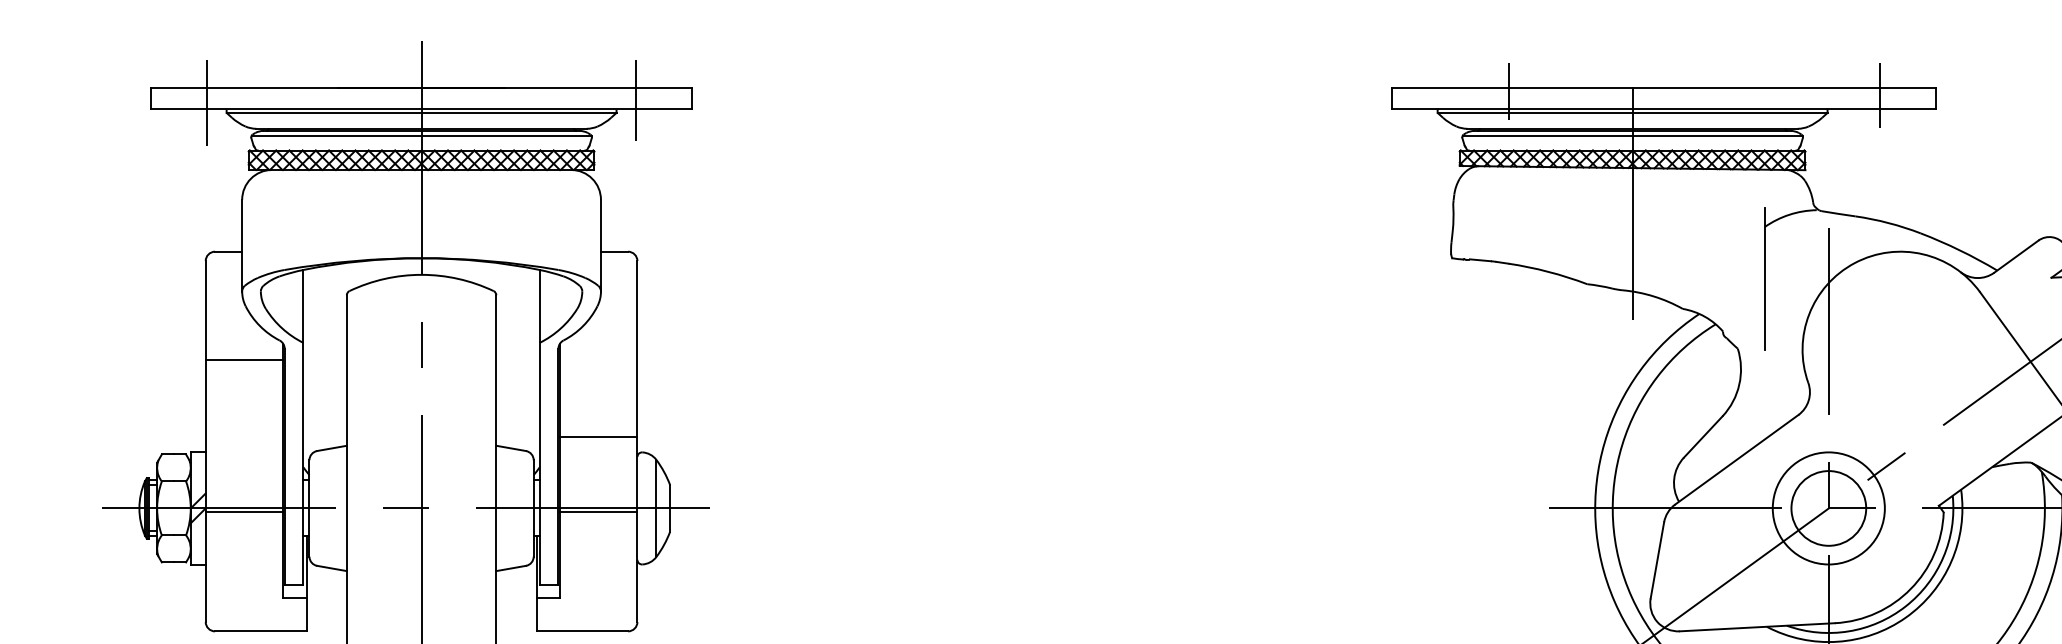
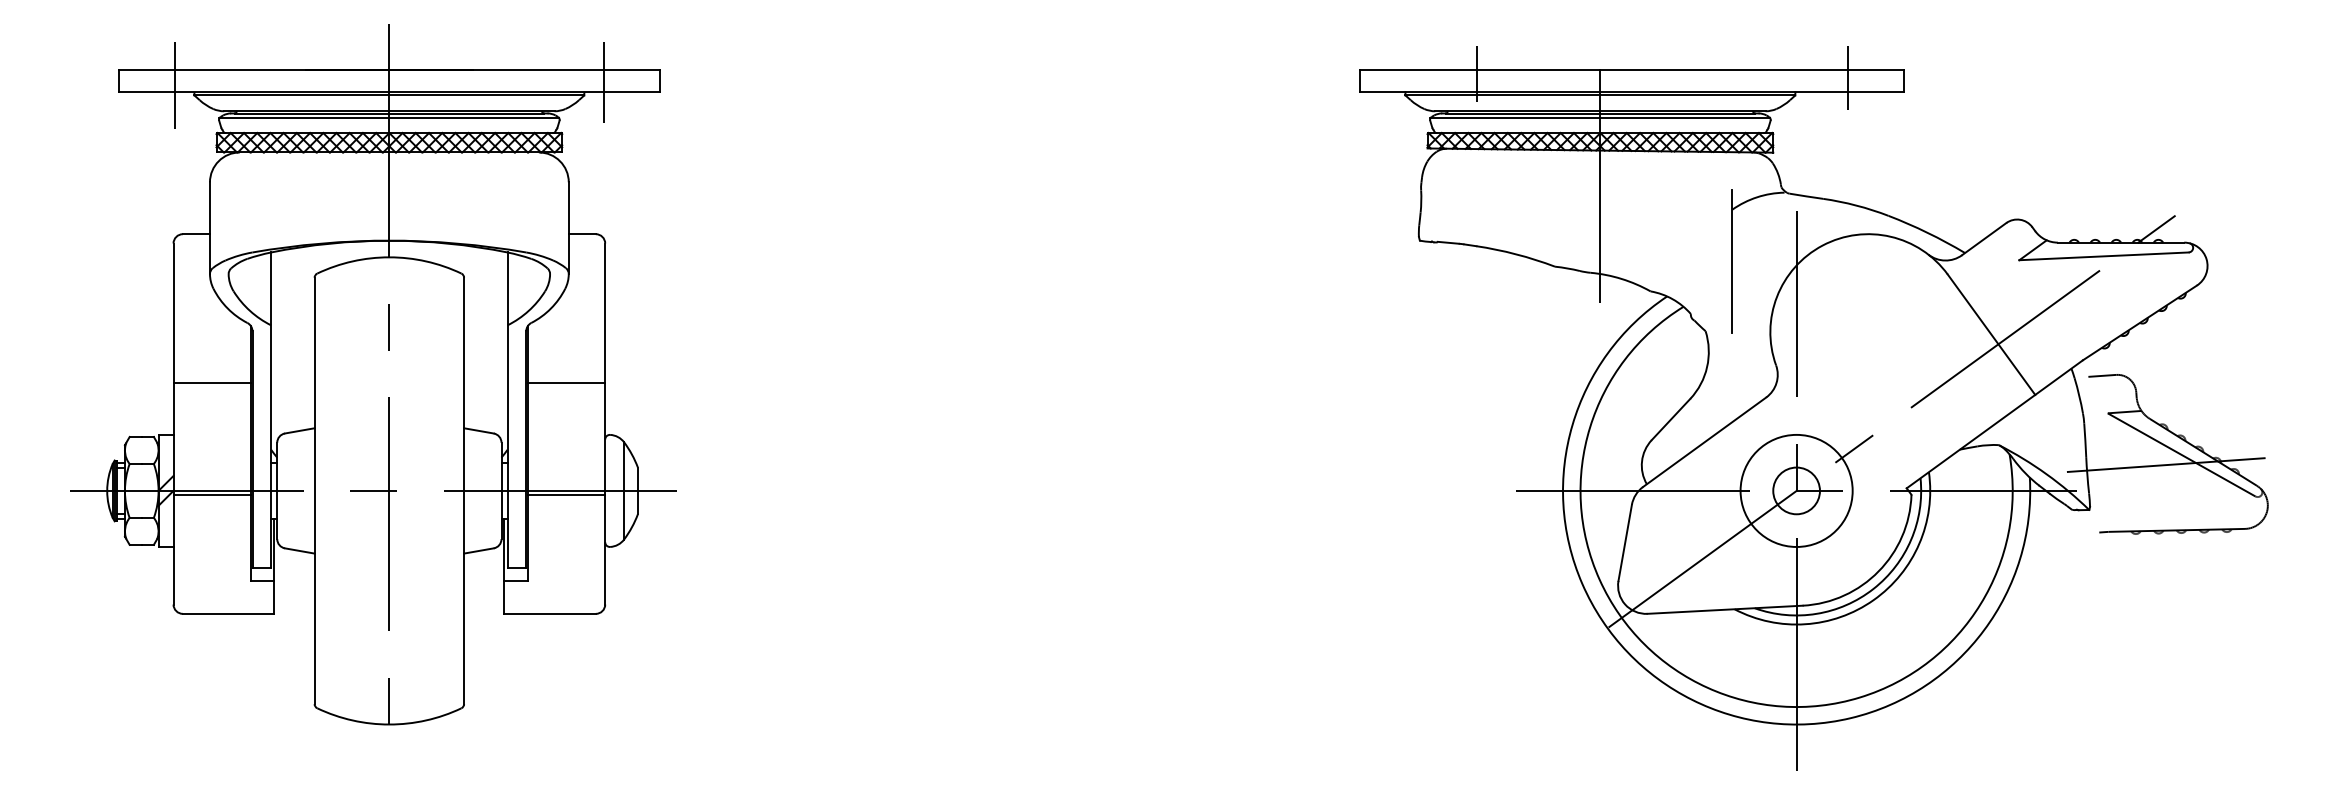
line: (244, 360) -> (212, 383), moved
line: (598, 437) -> (566, 383), moved
circle: (1828, 508) -> (1796, 490), size x0.62

